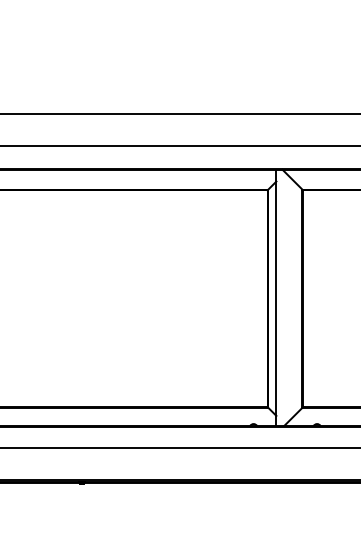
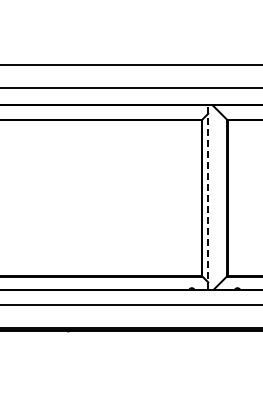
line: (276, 296) -> (208, 196), solid -> dashed

